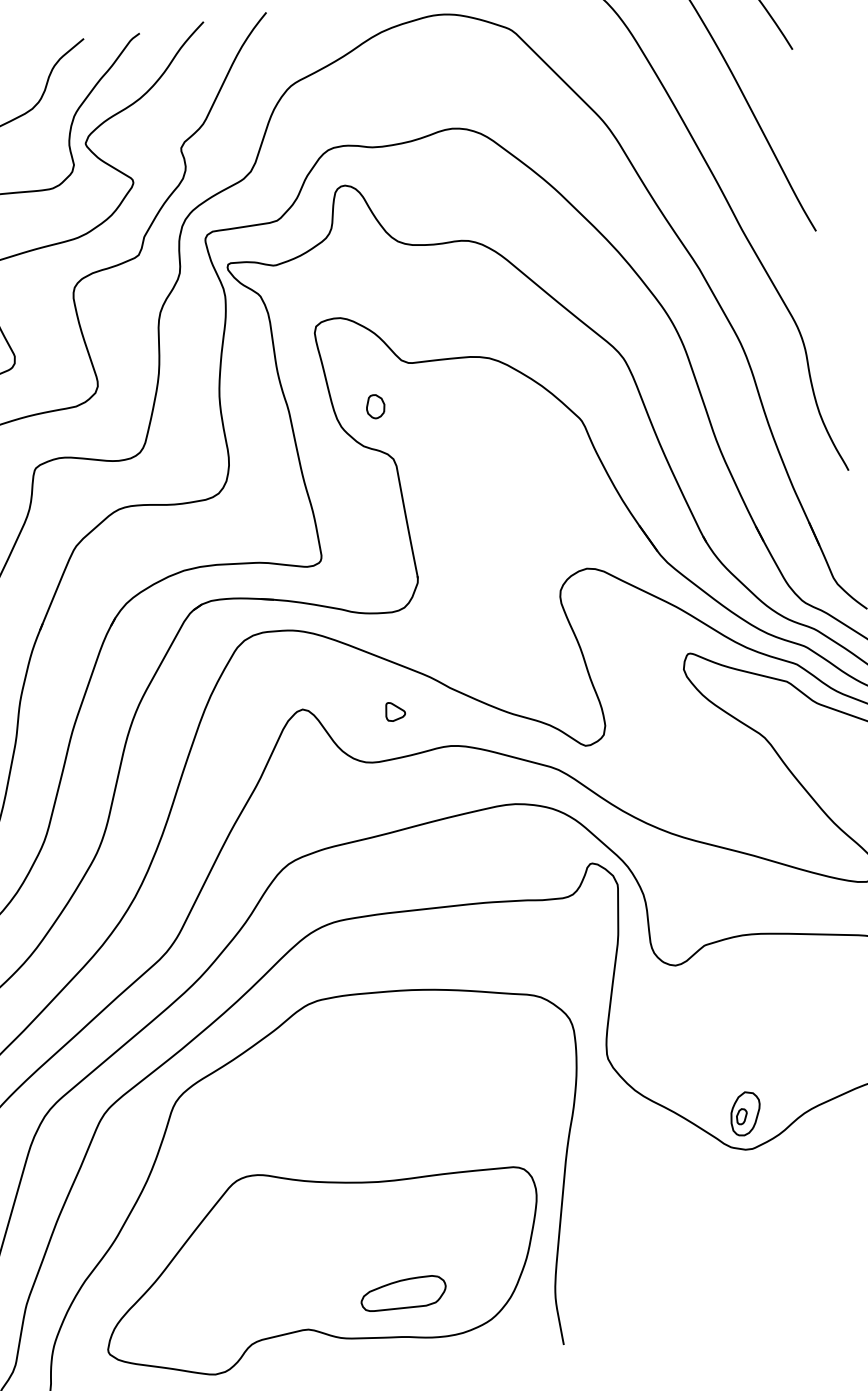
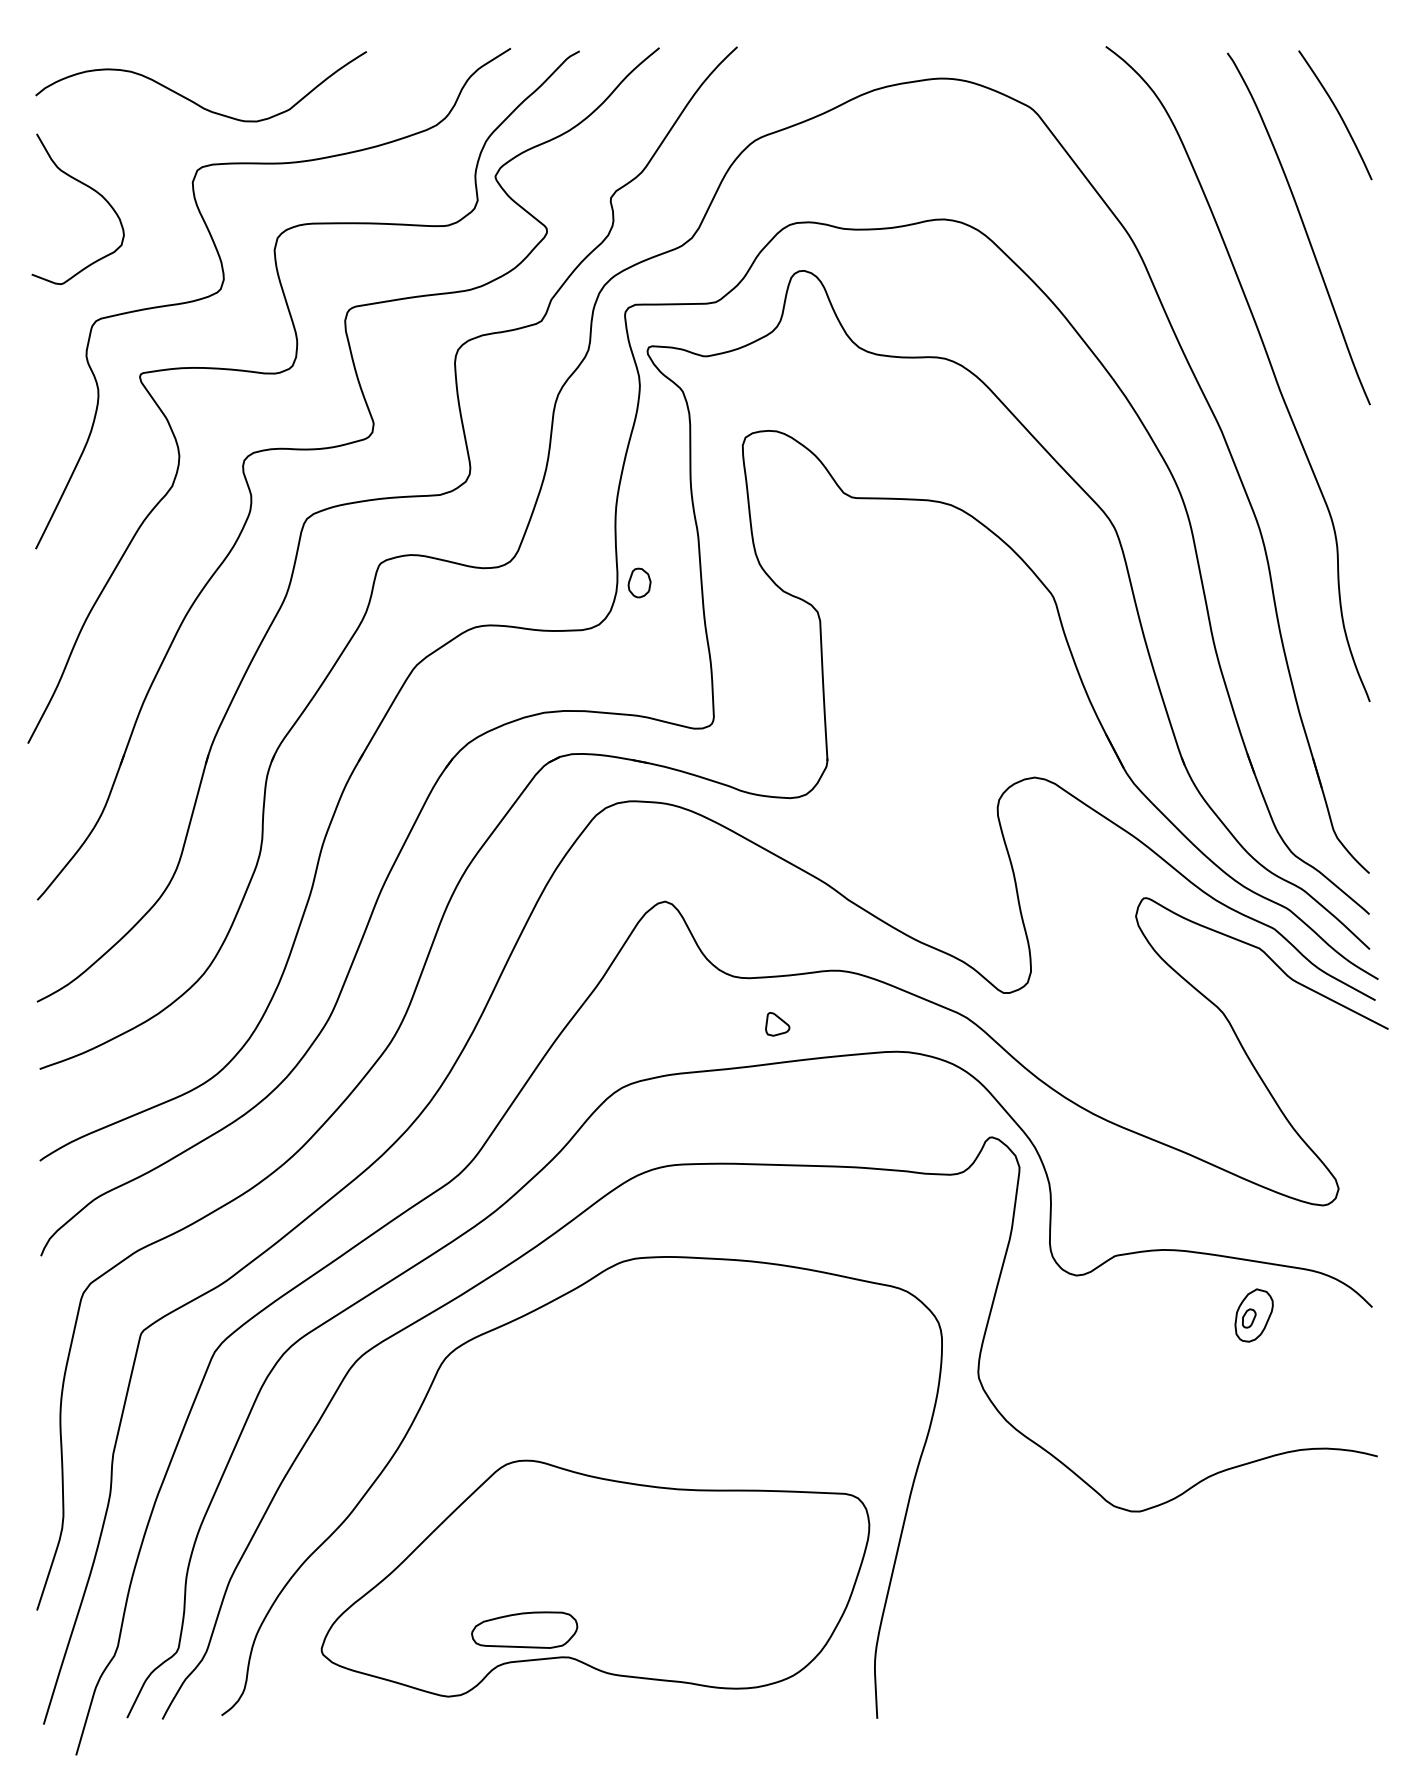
part: (375, 406) -> (639, 582), moved
part: (395, 711) -> (777, 1024), moved
part: (745, 1113) -> (1253, 1315), moved
part: (403, 1293) -> (524, 1629), moved

